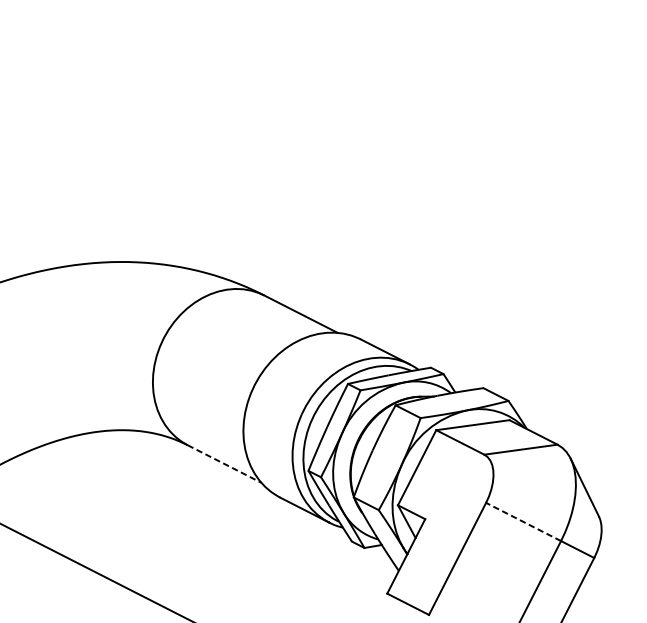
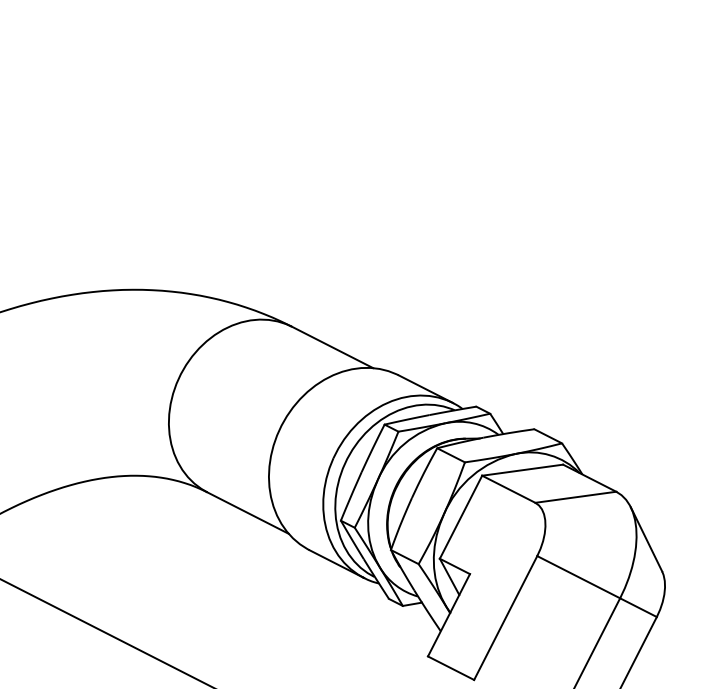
line: (224, 464) -> (248, 513), dashed -> solid
line: (523, 521) -> (578, 576), dashed -> solid

